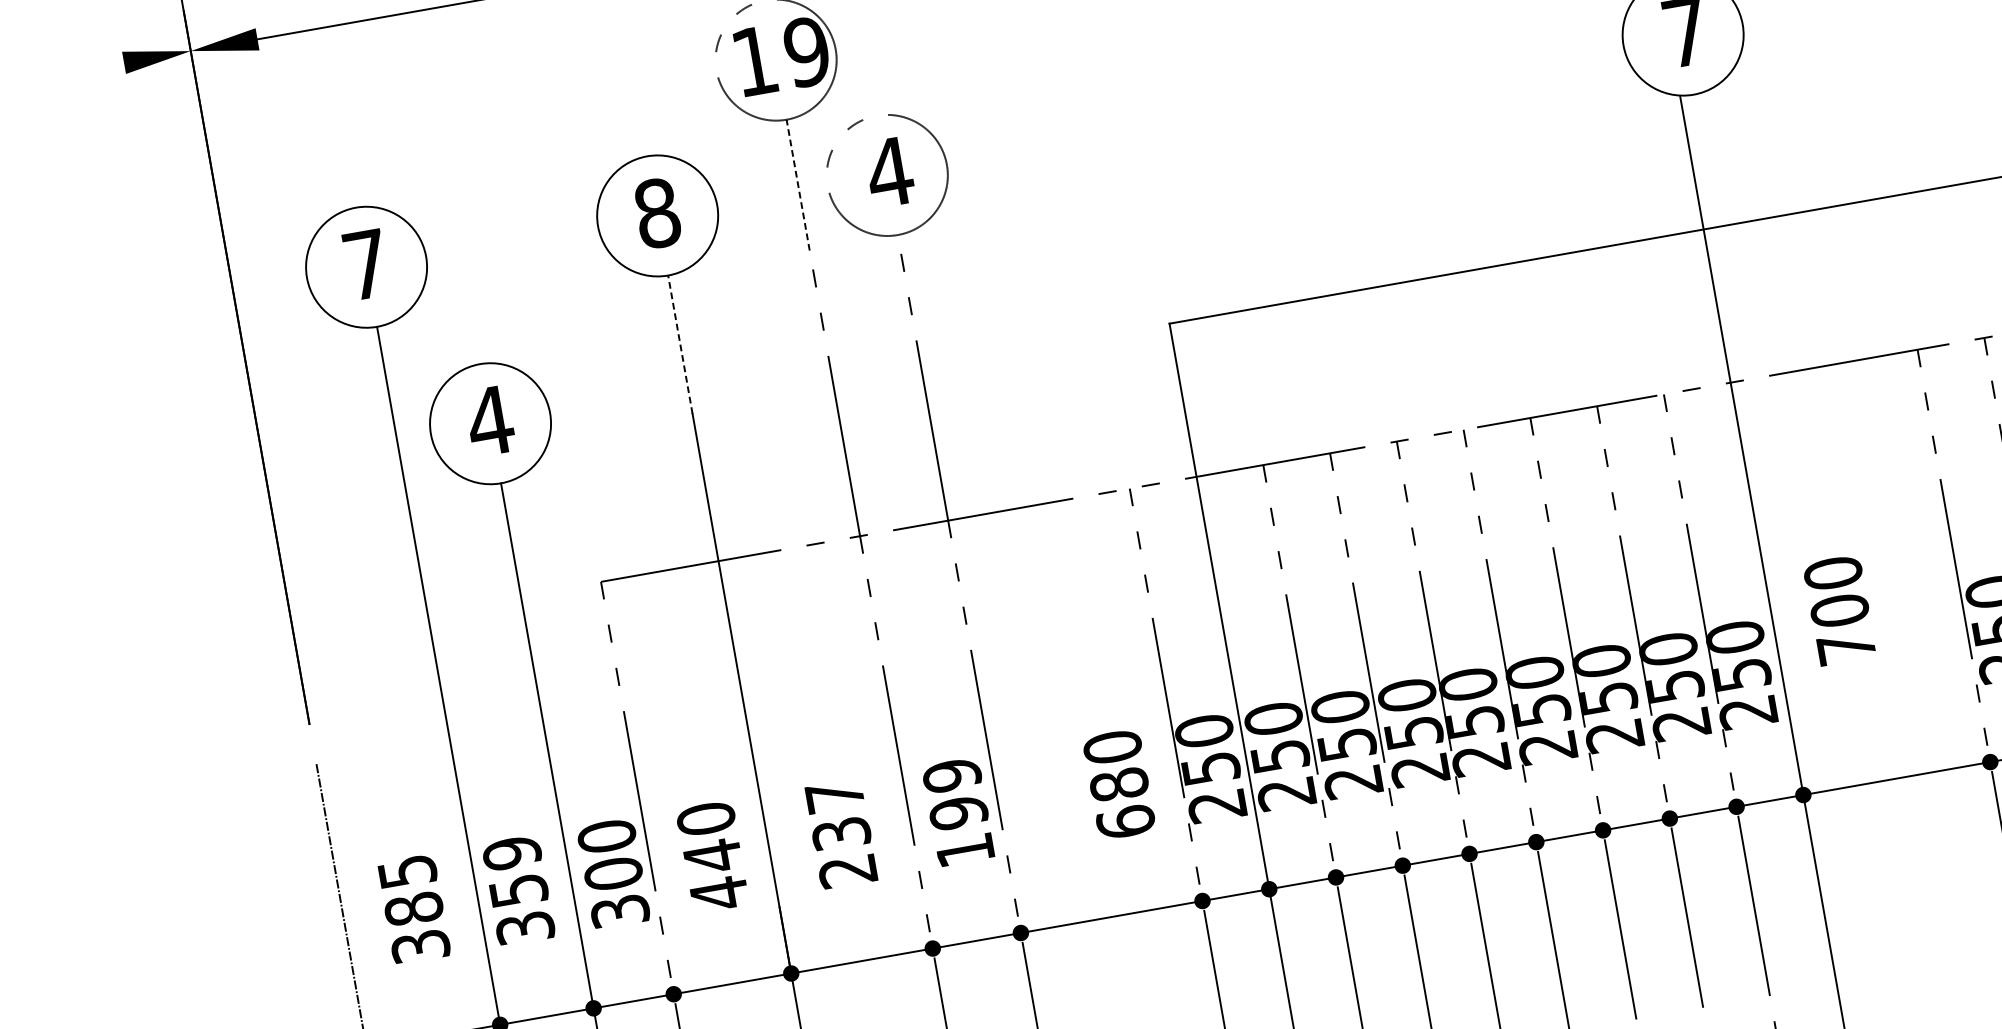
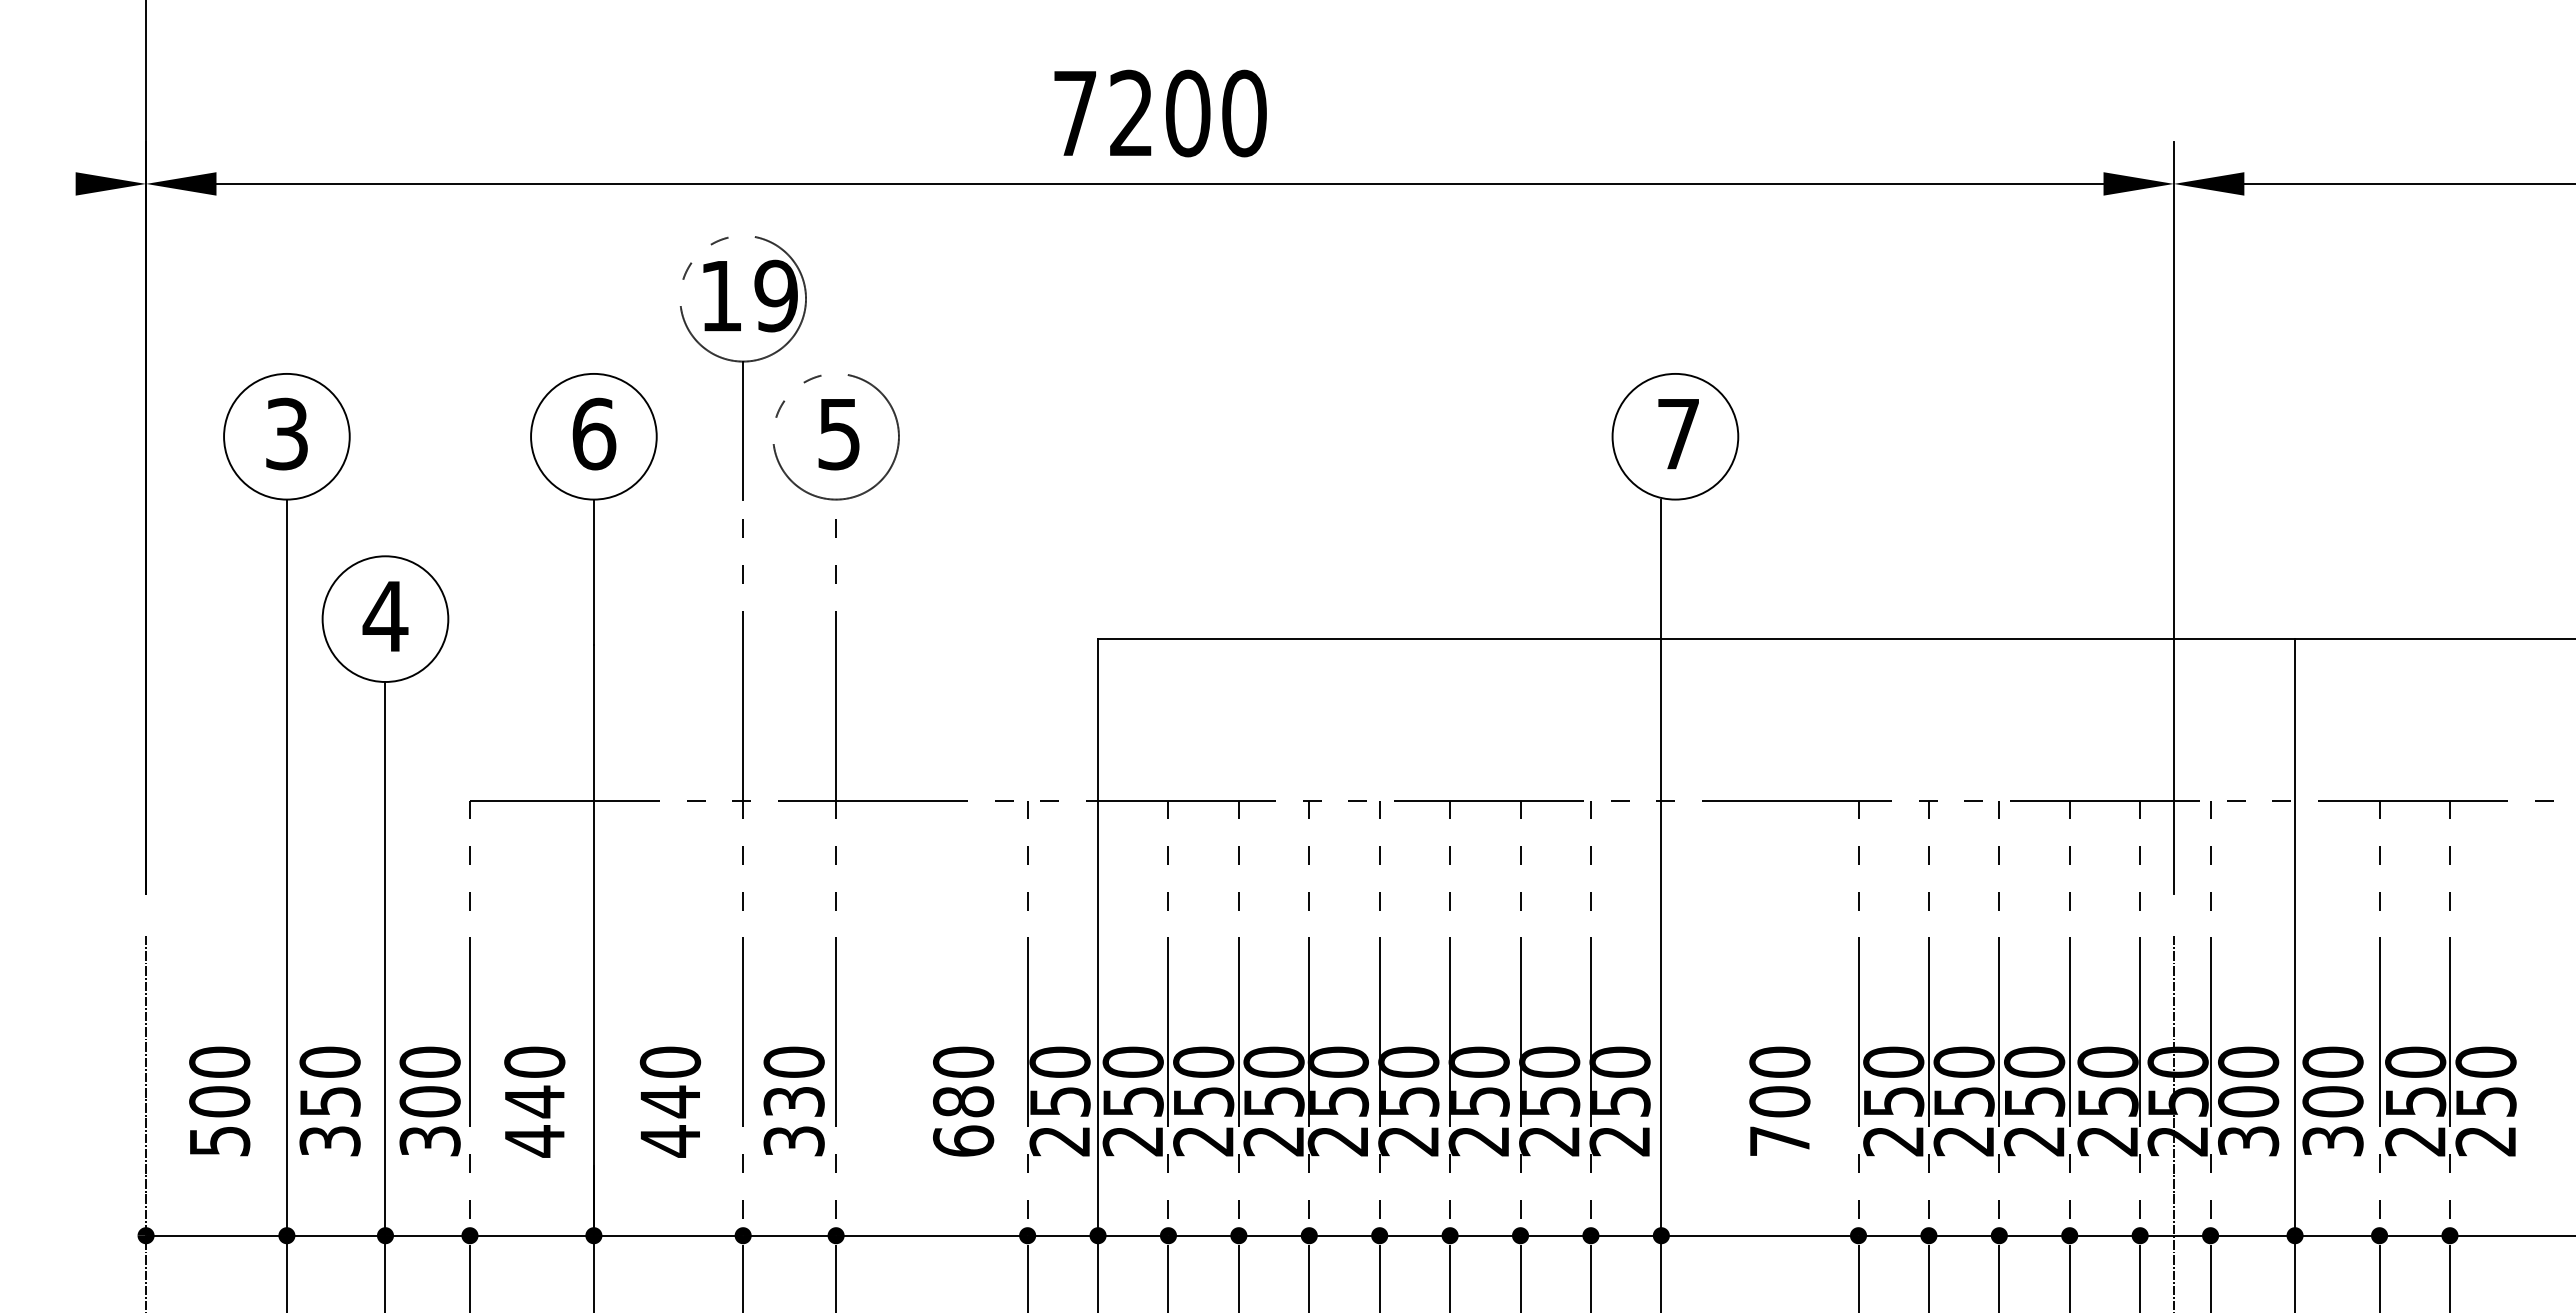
text: (890, 172) -> (839, 434), 4 -> 5
line: (798, 185) -> (743, 430), dashed -> solid
text: (657, 212) -> (594, 433), 8 -> 6
text: (365, 264) -> (286, 433), 7 -> 3
line: (679, 344) -> (593, 572), dashed -> solid
text: (1839, 609) -> (1779, 1100), moved
text: (958, 812) -> (793, 1101), 199 -> 330
text: (841, 833) -> (670, 1101), 237 -> 440
text: (511, 853) -> (329, 1062), 359 -> 350
text: (413, 907) -> (219, 1100), 385 -> 500

